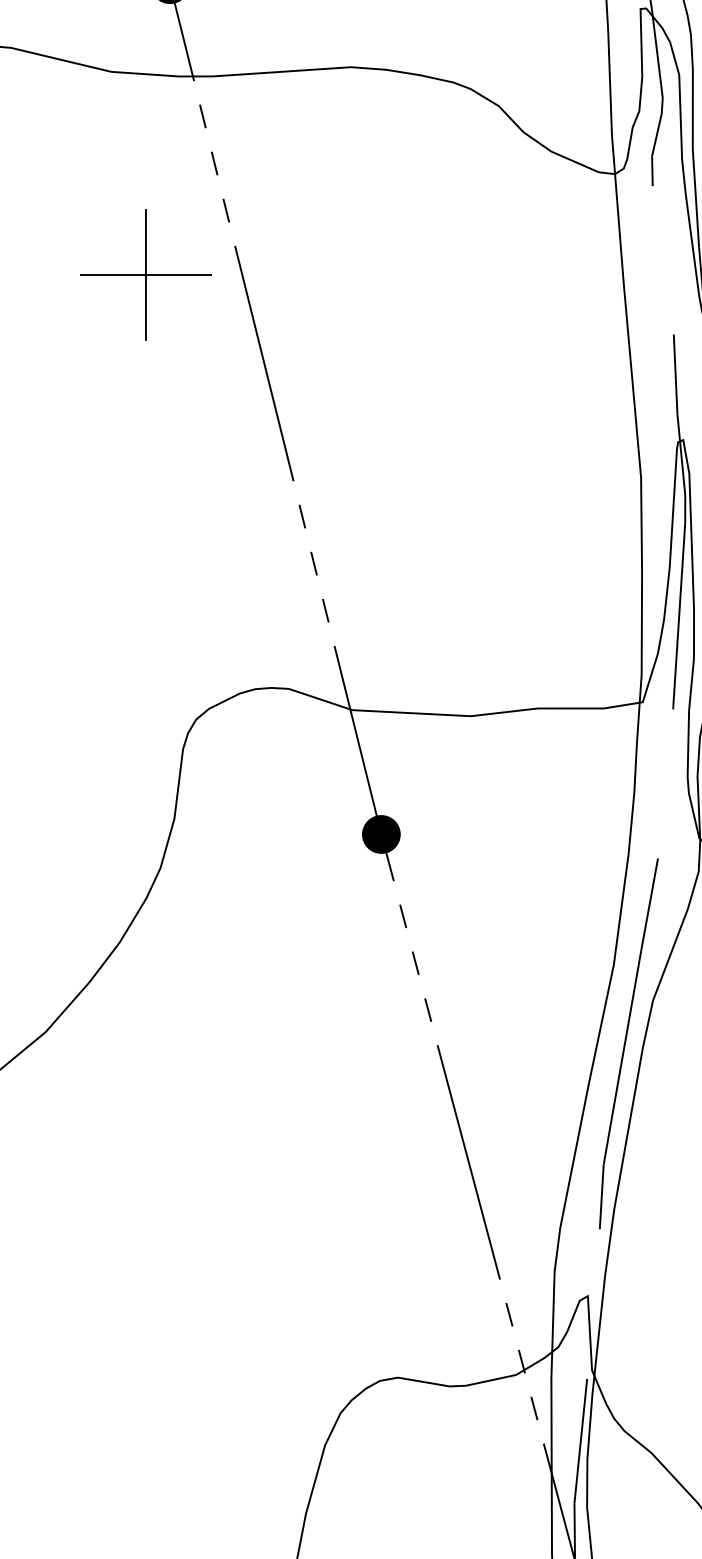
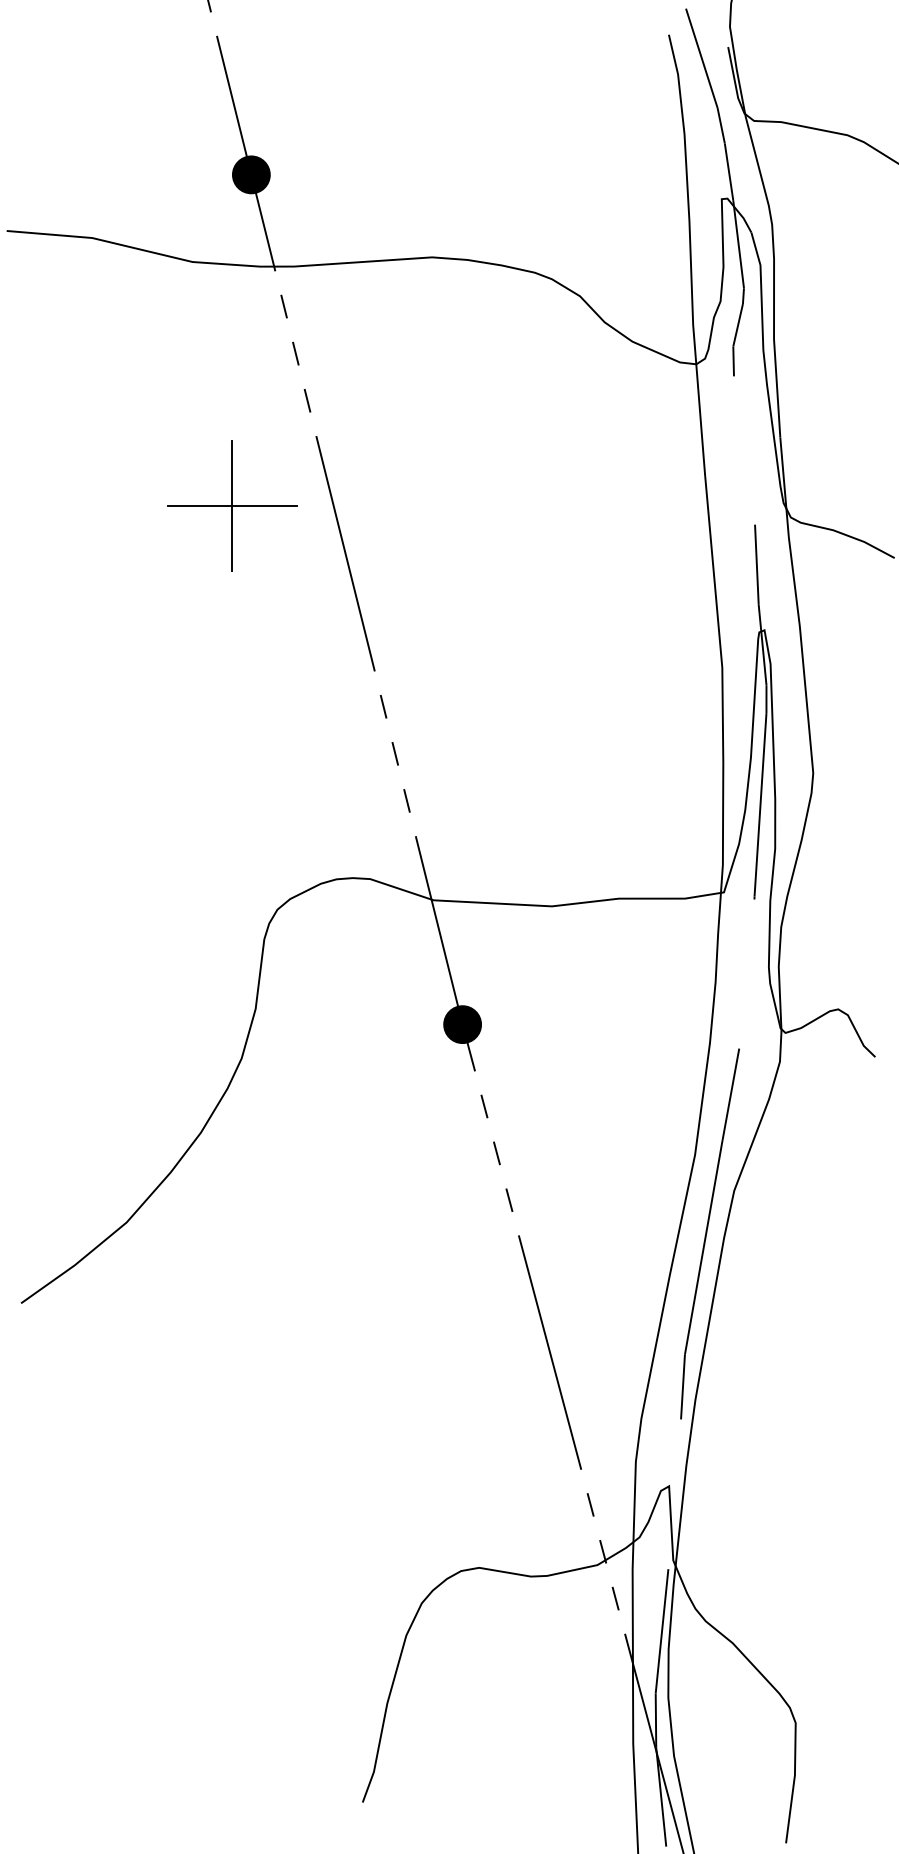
part: (146, 274) -> (232, 505), moved

